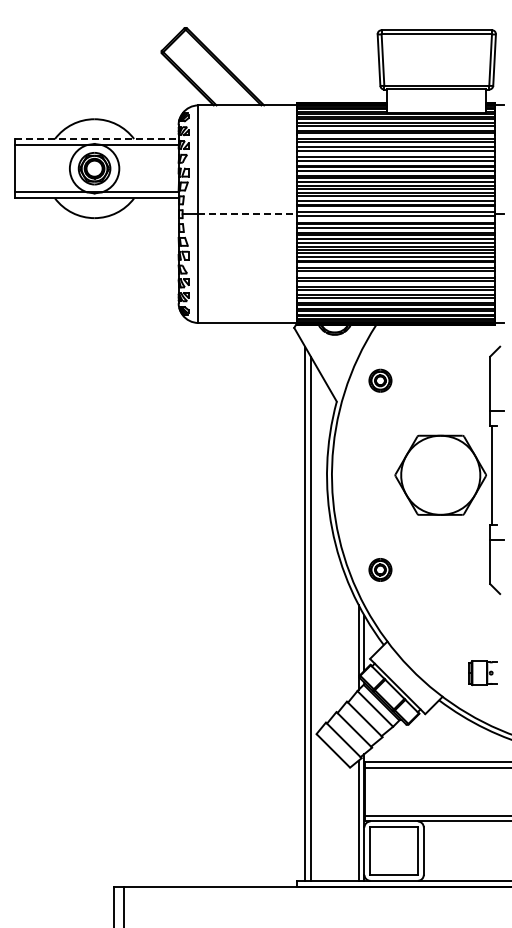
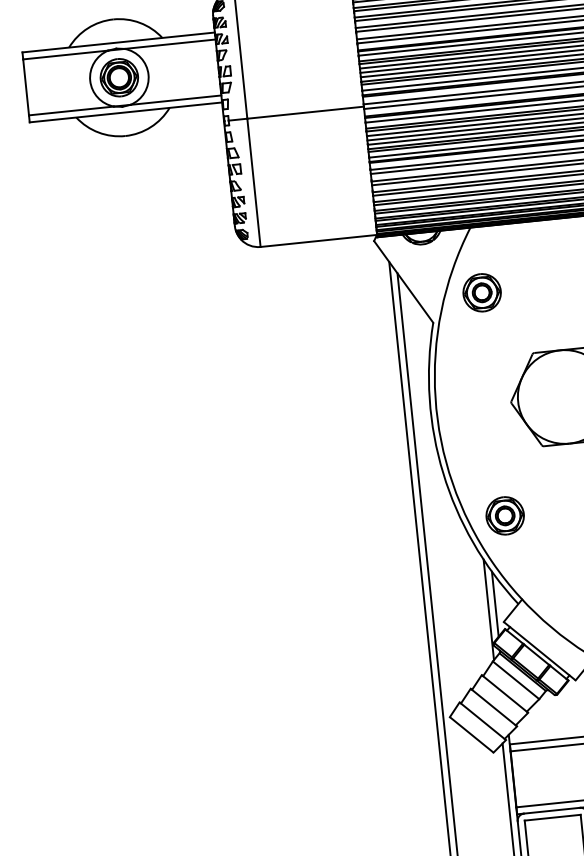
line: (97, 139) -> (119, 42), dashed -> solid
line: (248, 214) -> (306, 112), dashed -> solid
part: (380, 380) -> (482, 292), size x1.43
part: (380, 569) -> (505, 515), size x1.43

